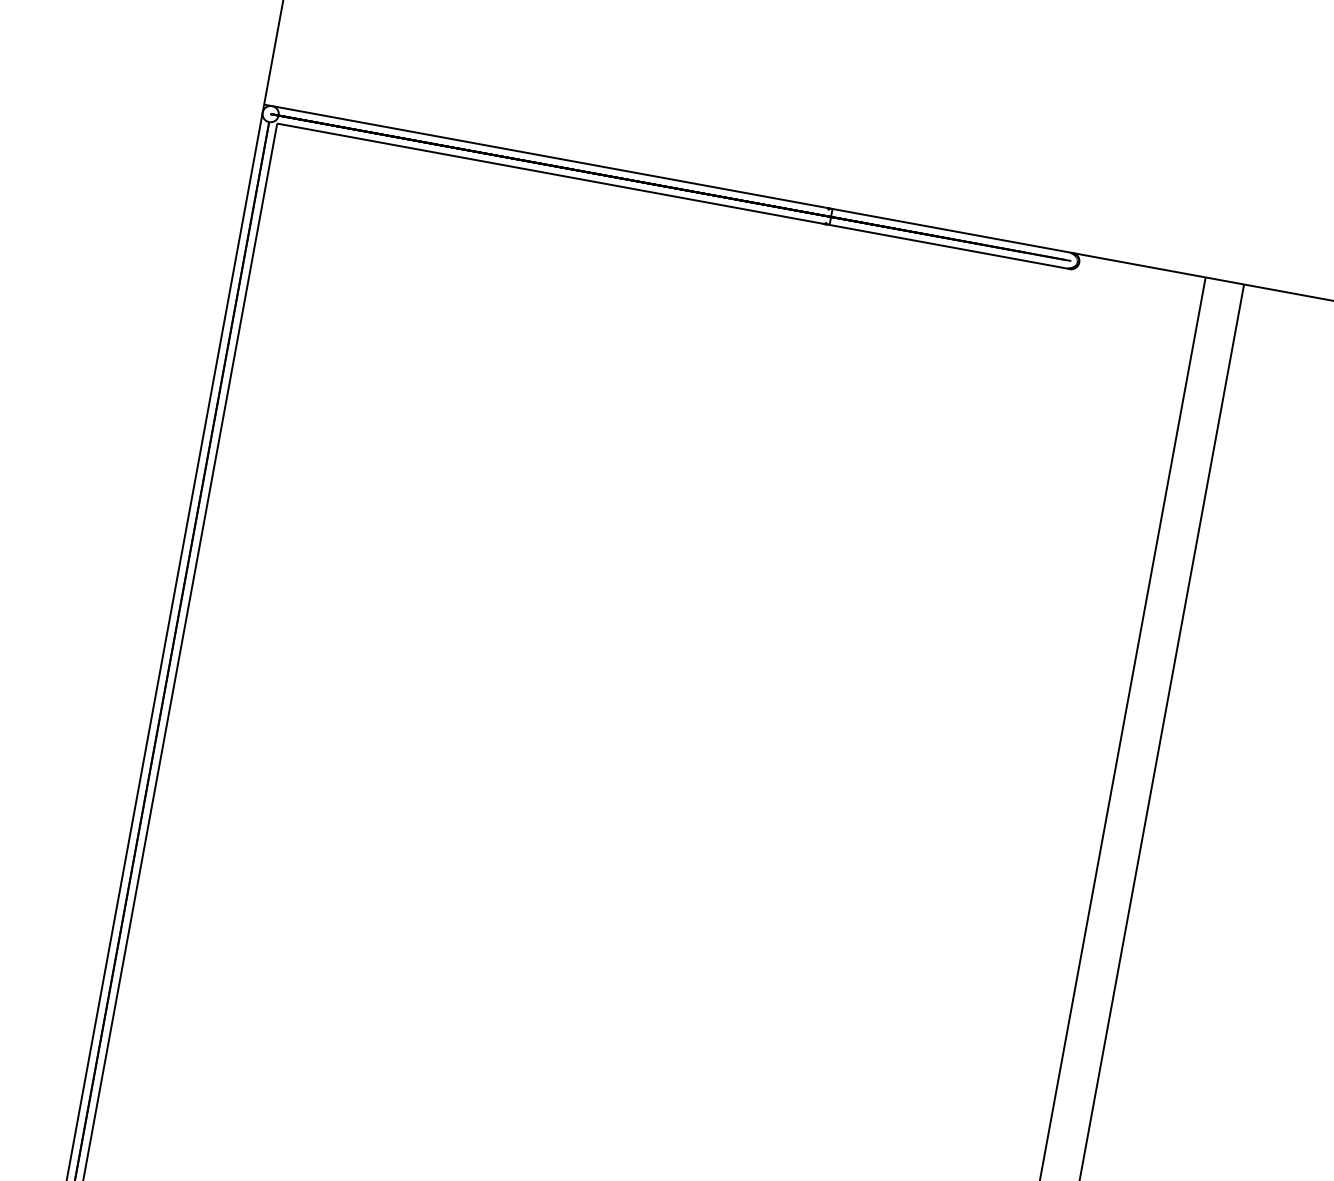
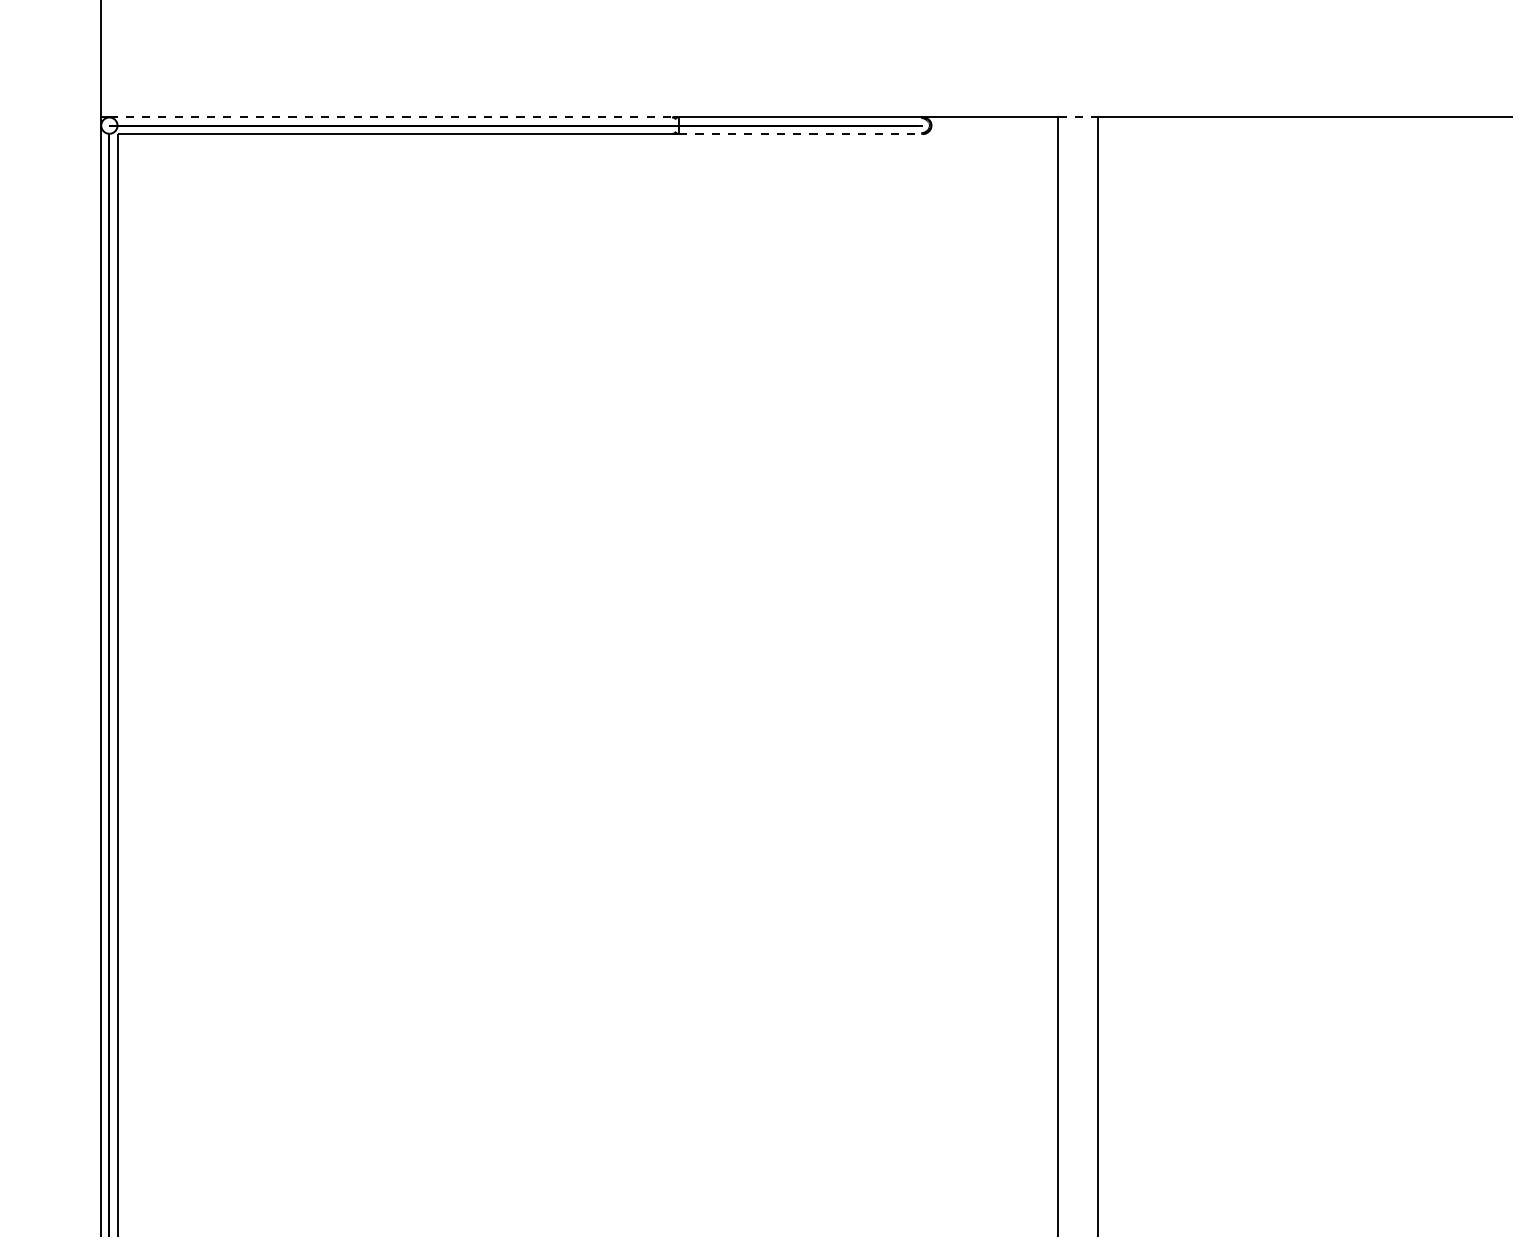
line: (549, 157) -> (391, 117), solid -> dashed
line: (950, 246) -> (801, 133), solid -> dashed
line: (1225, 281) -> (1078, 117), solid -> dashed

